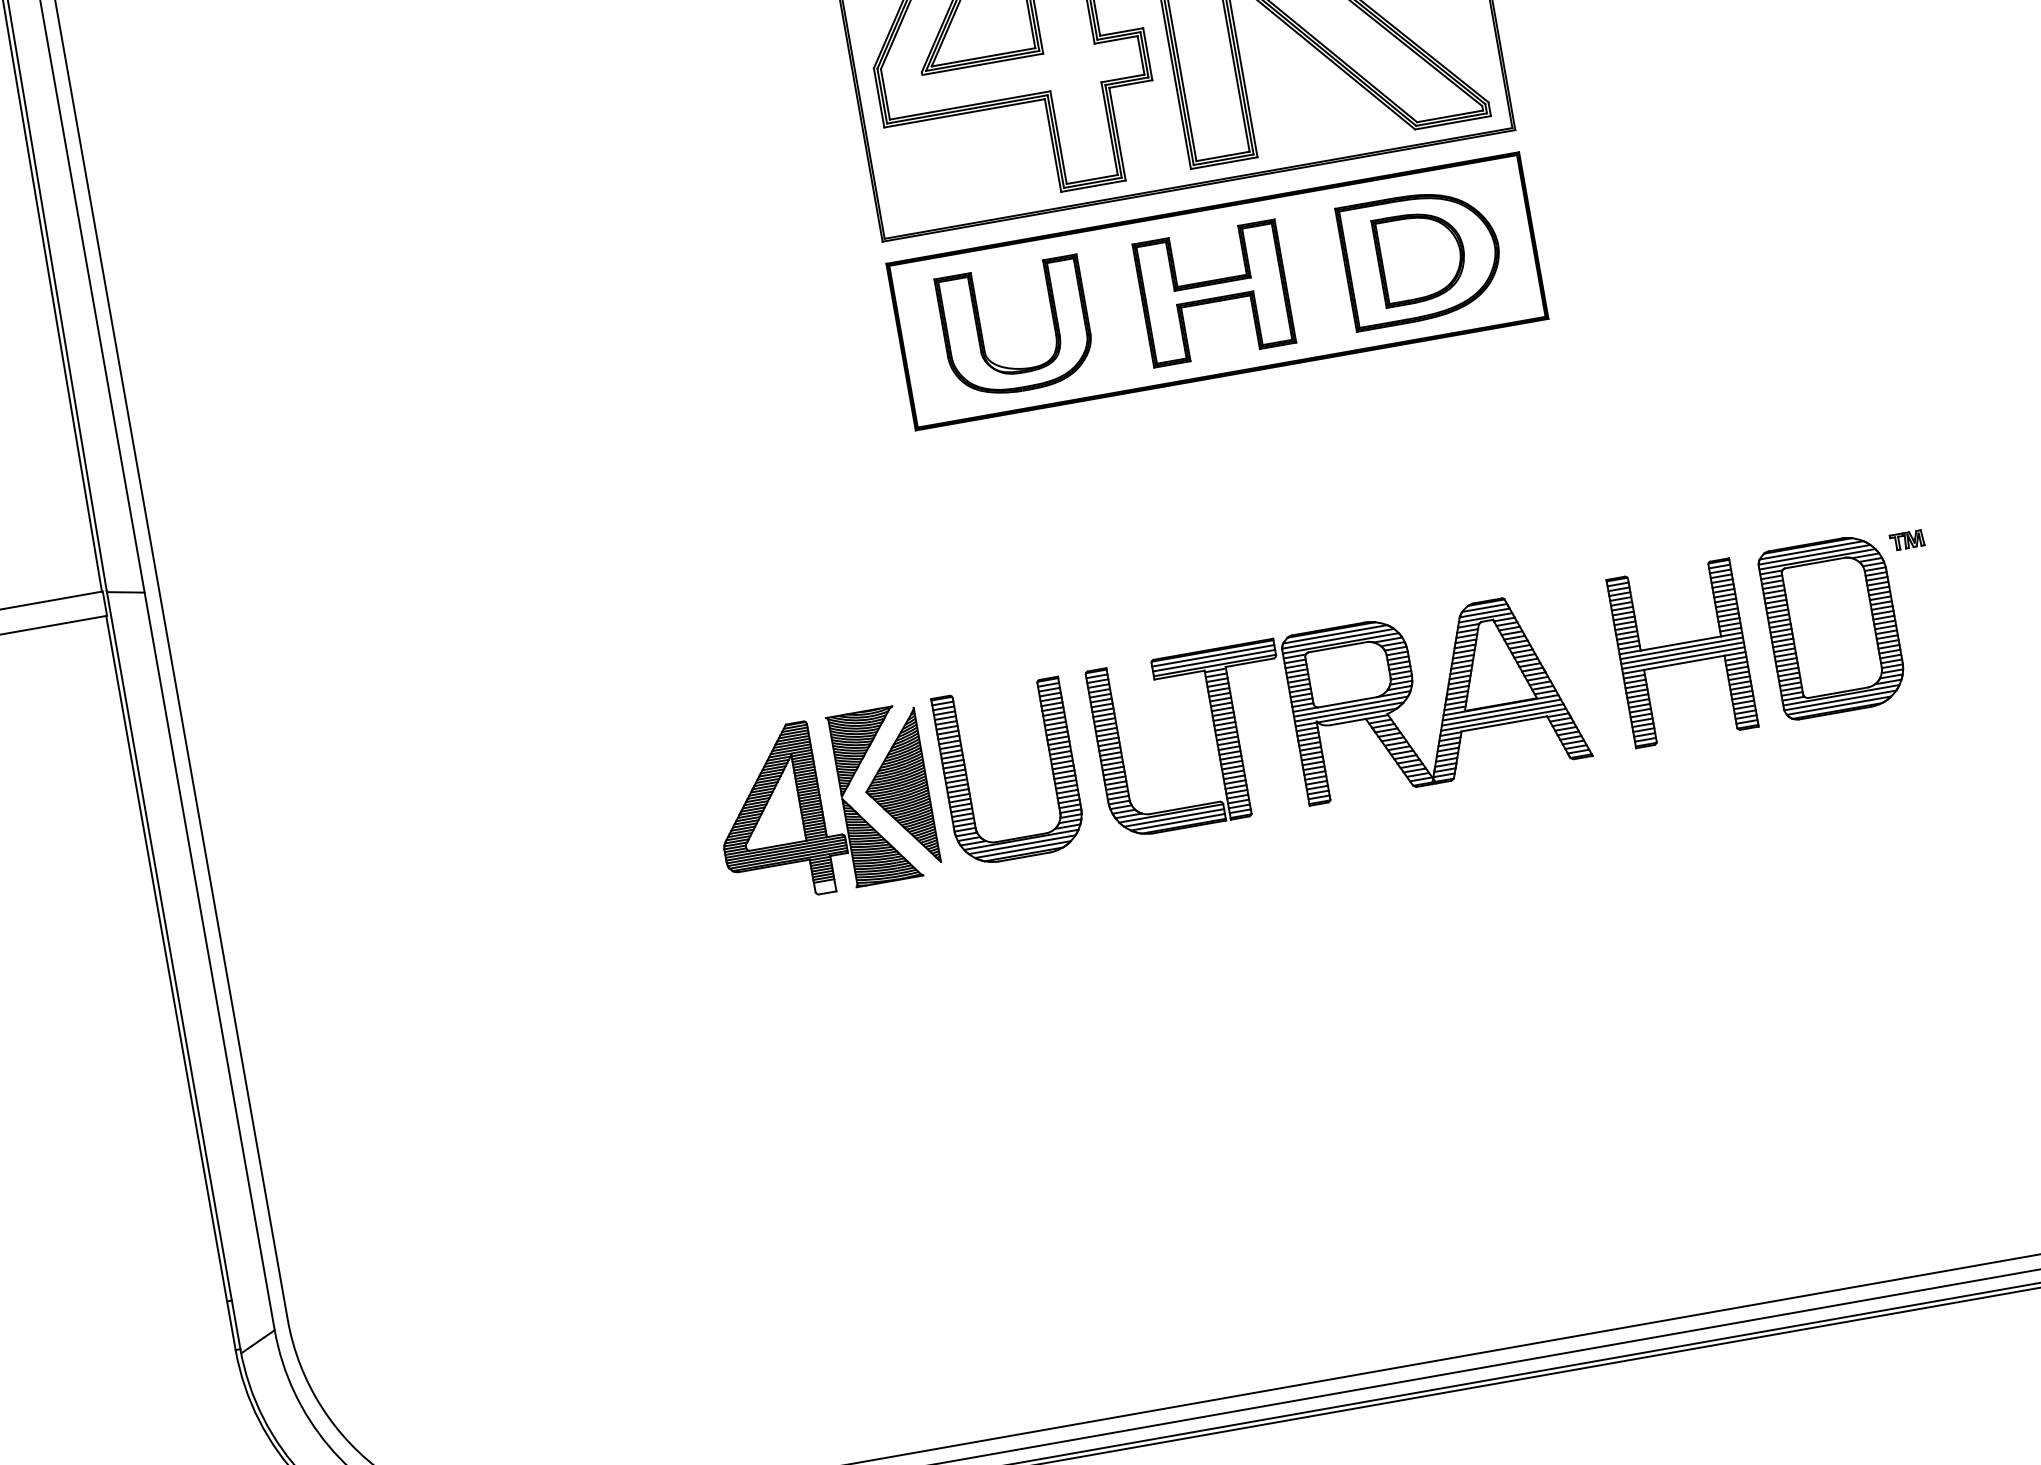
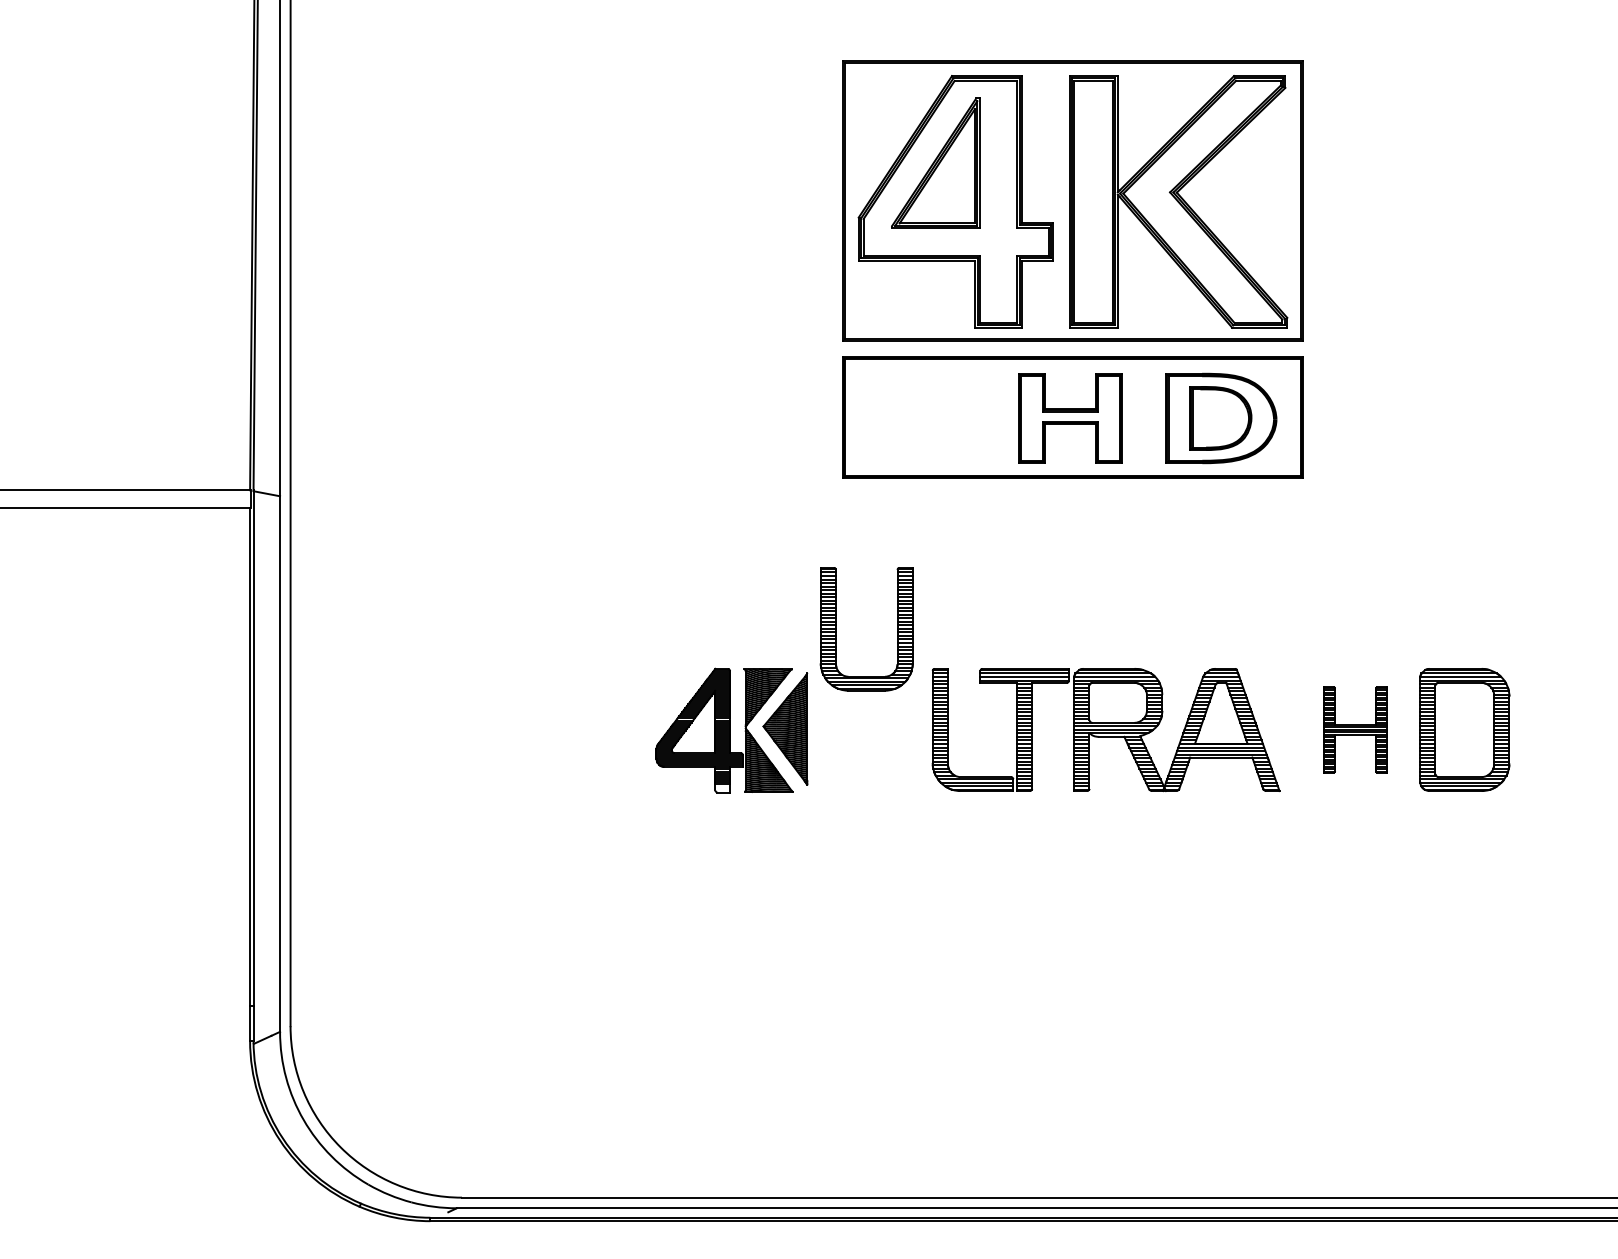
part: (982, 334) -> (902, 418), removed
part: (1906, 539) -> (1527, 677), removed
part: (1682, 652) -> (1355, 729), size x0.7
part: (967, 780) -> (836, 629), moved

